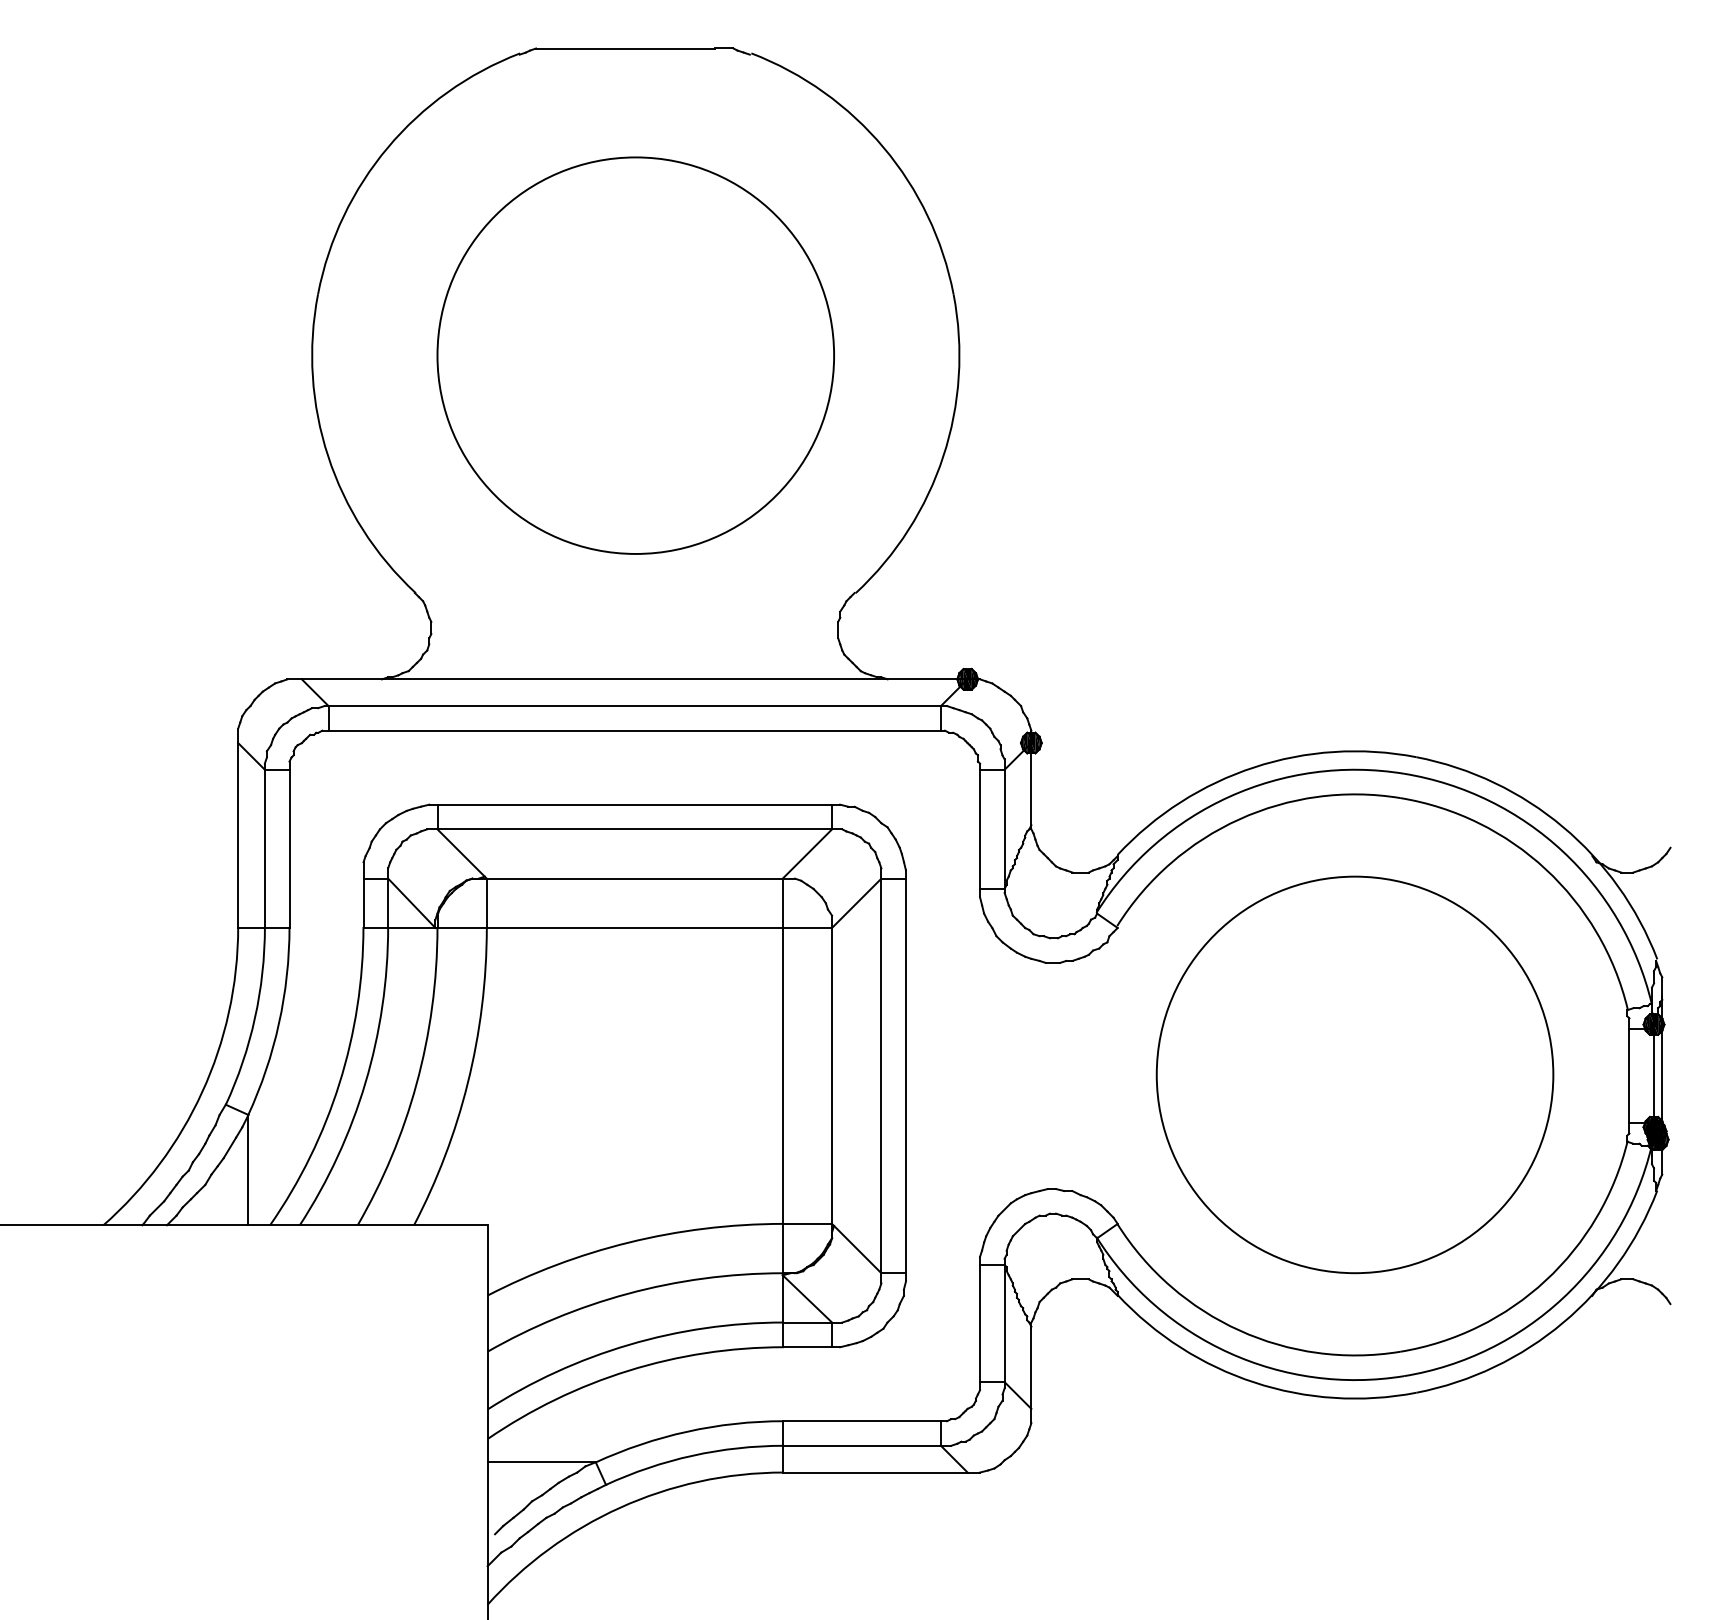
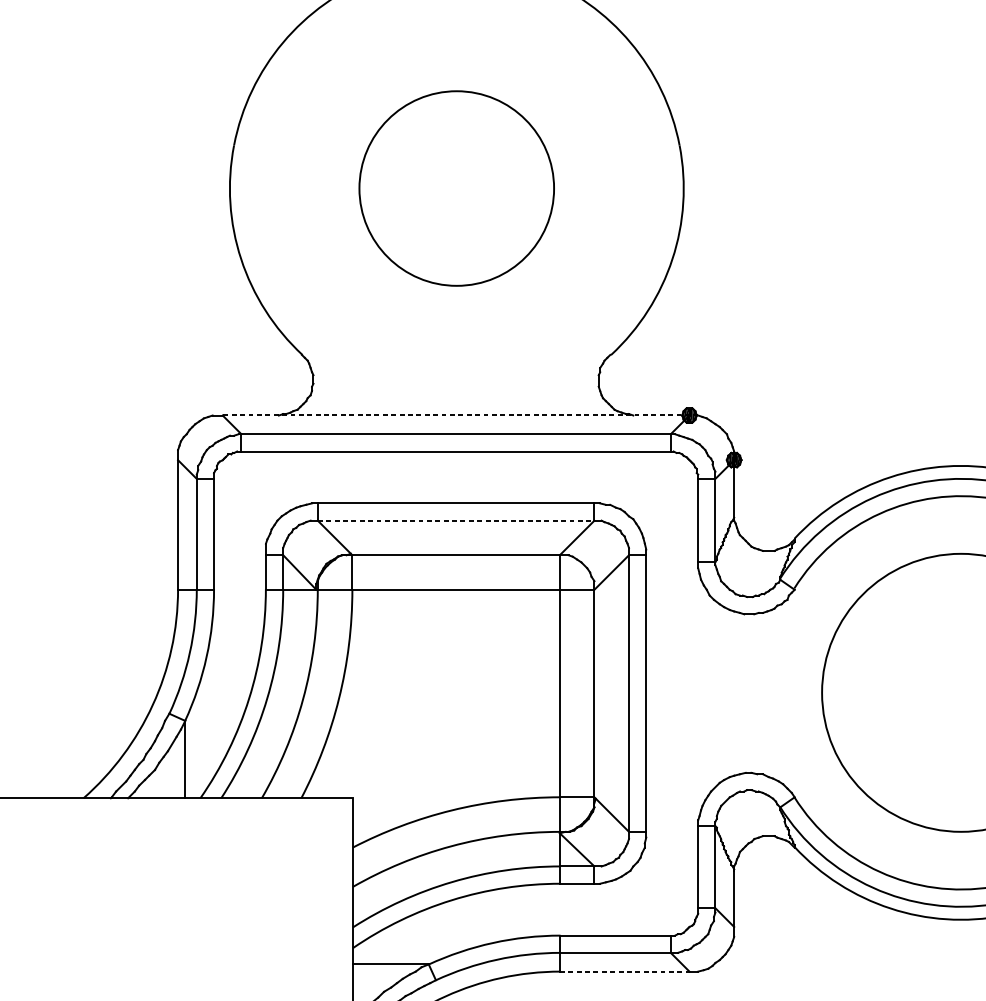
part: (635, 355) -> (456, 188), size x0.7
line: (640, 679) -> (460, 415), solid -> dashed
line: (635, 829) -> (456, 520), solid -> dashed
line: (875, 1472) -> (624, 971), solid -> dashed

